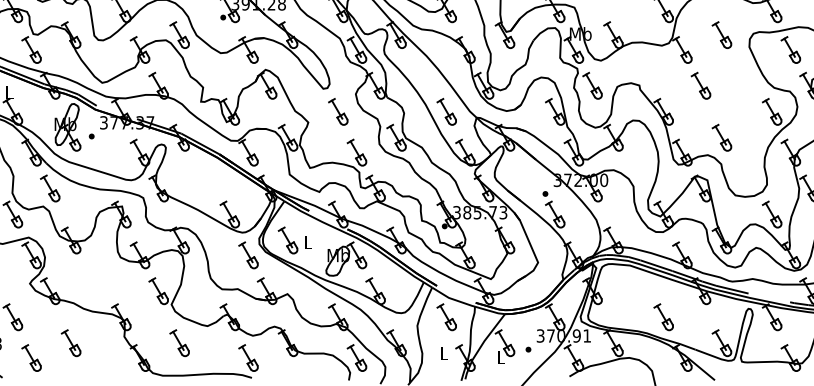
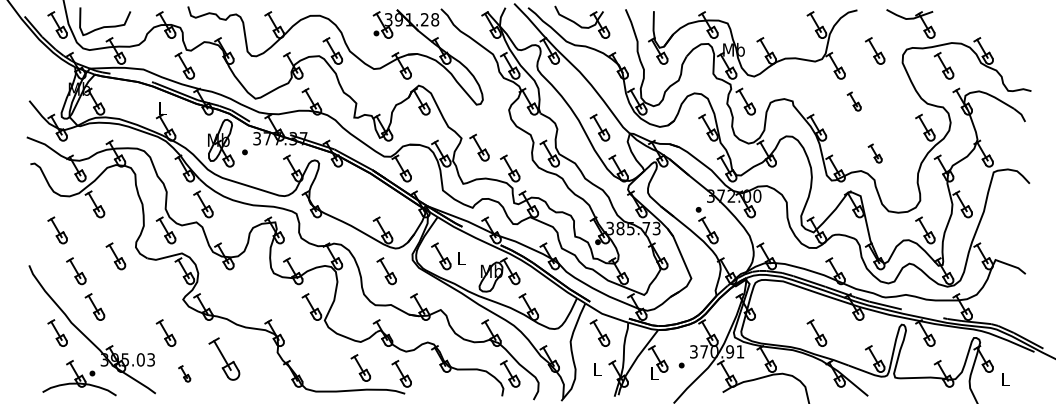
part: (701, 85) -> (854, 101), size x0.7
part: (338, 111) -> (479, 147), moved
part: (722, 137) -> (875, 153), size x0.7
part: (248, 255) -> (386, 271), moved
part: (71, 342) -> (224, 358), size x1.6
part: (179, 342) -> (360, 367), moved
part: (31, 357) -> (184, 373), size x0.6

